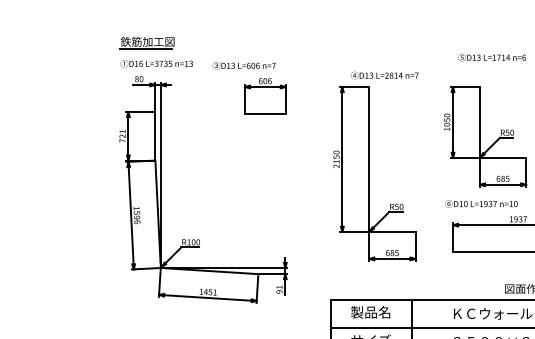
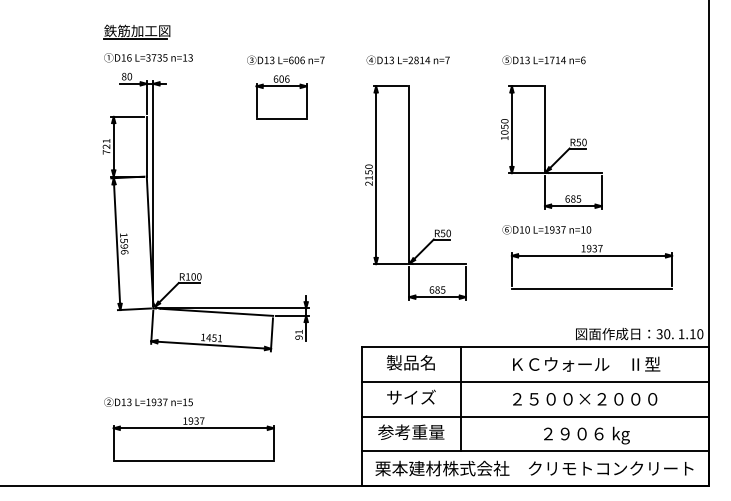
text: (491, 56) -> (543, 59), moved
text: (243, 65) -> (285, 59), moved
text: (384, 74) -> (407, 59), moved

